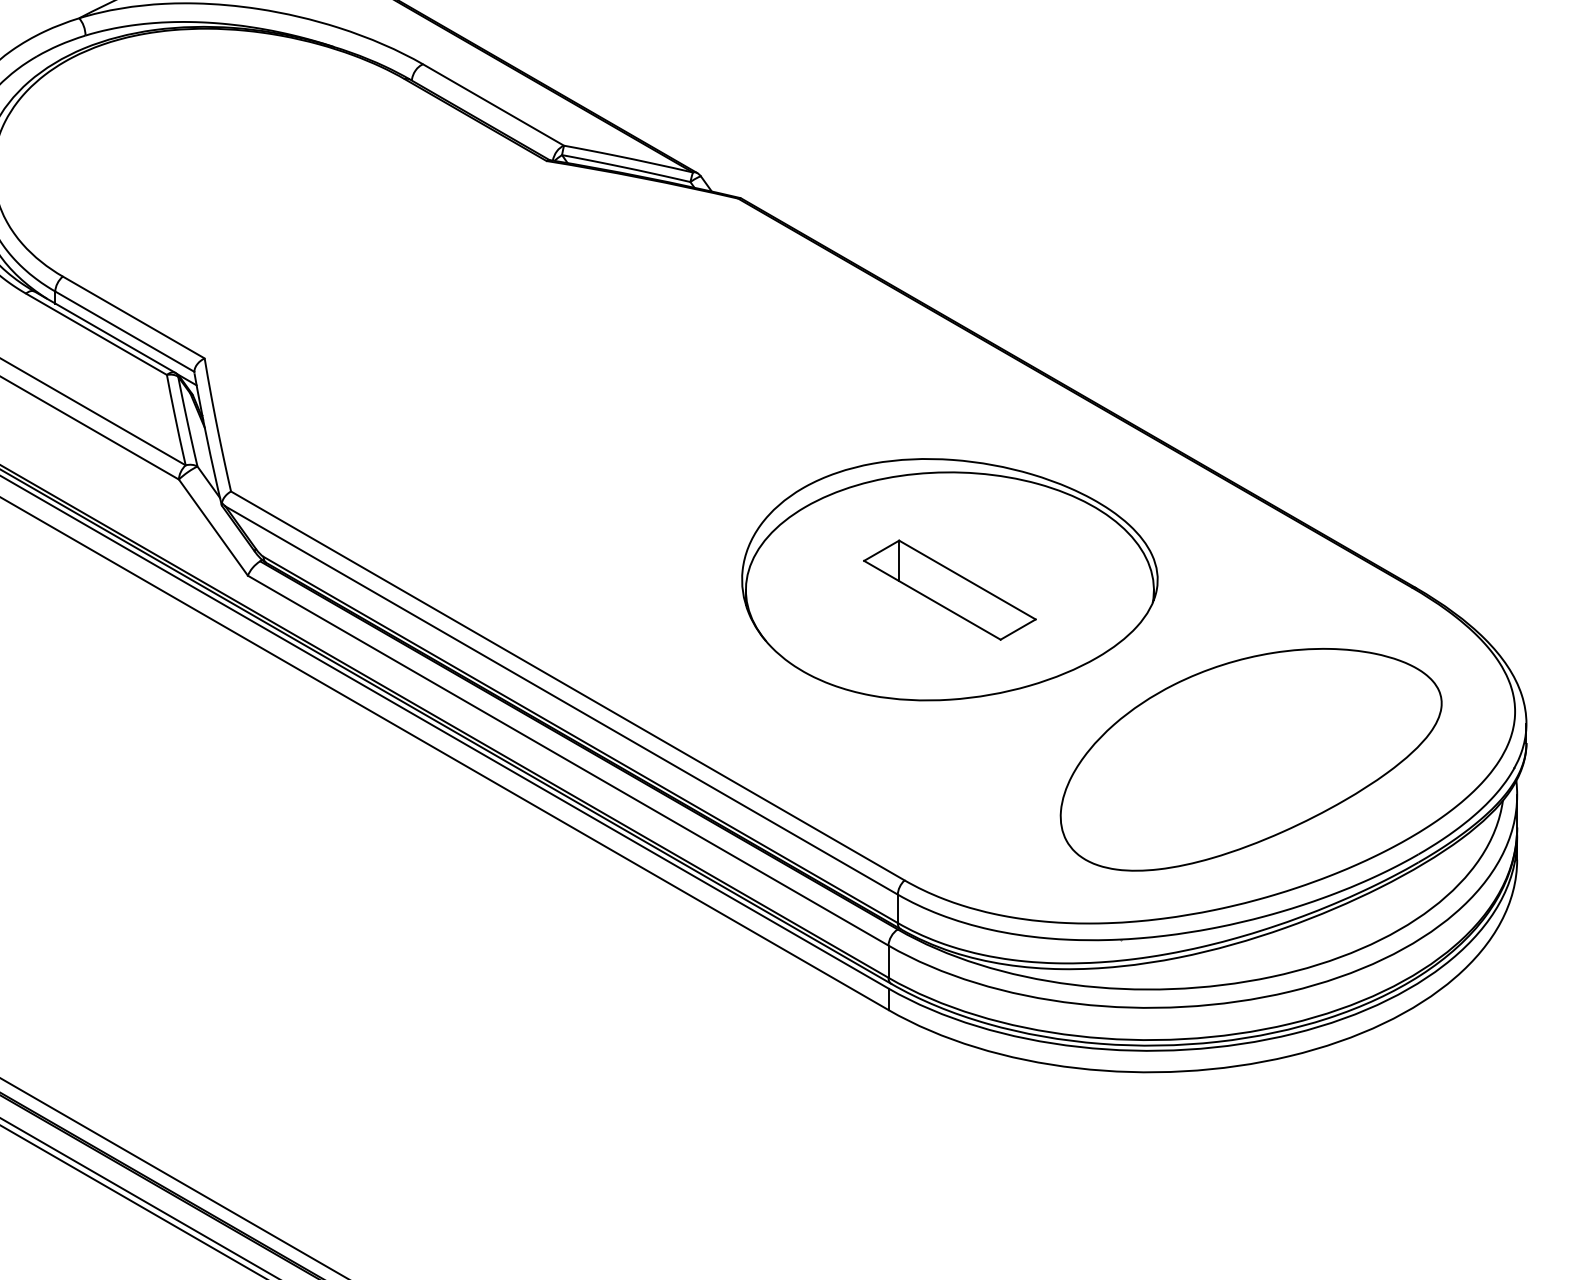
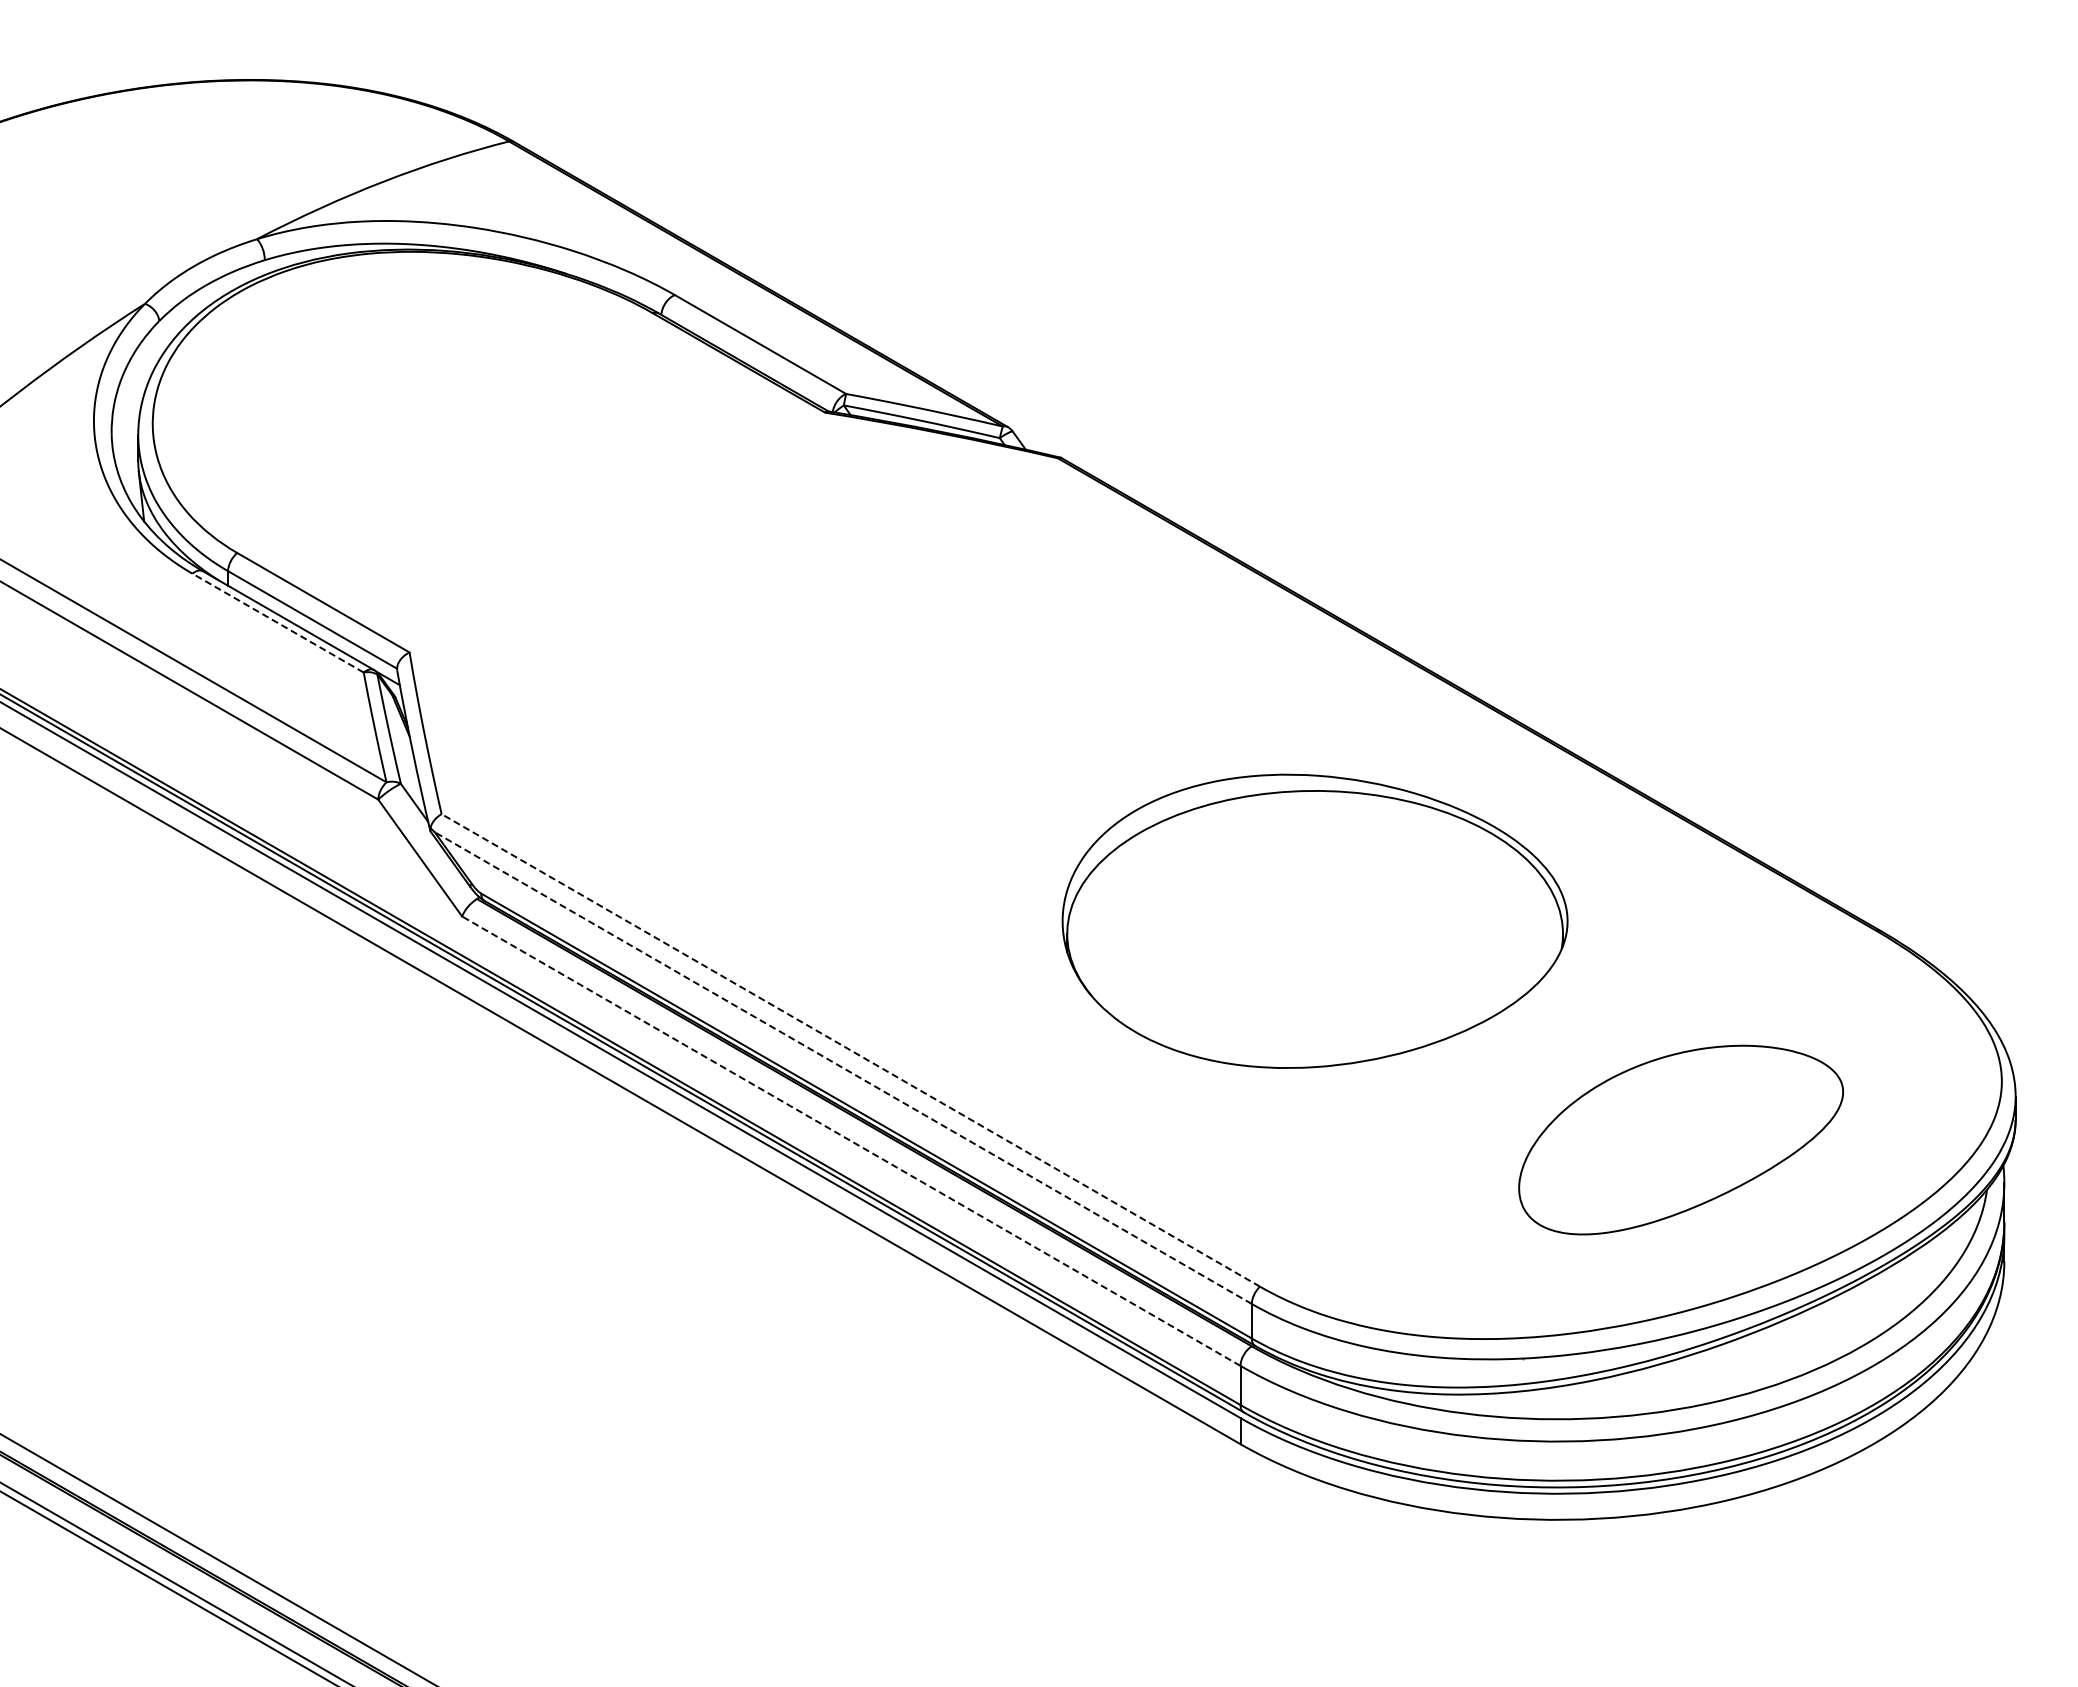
line: (96, 334) -> (278, 623), solid -> dashed
part: (949, 589) -> (1314, 933), removed
line: (567, 686) -> (850, 1050), solid -> dashed
line: (561, 700) -> (843, 1068), solid -> dashed
part: (1250, 759) -> (1680, 1139), size x0.7
line: (567, 760) -> (850, 1140), solid -> dashed

